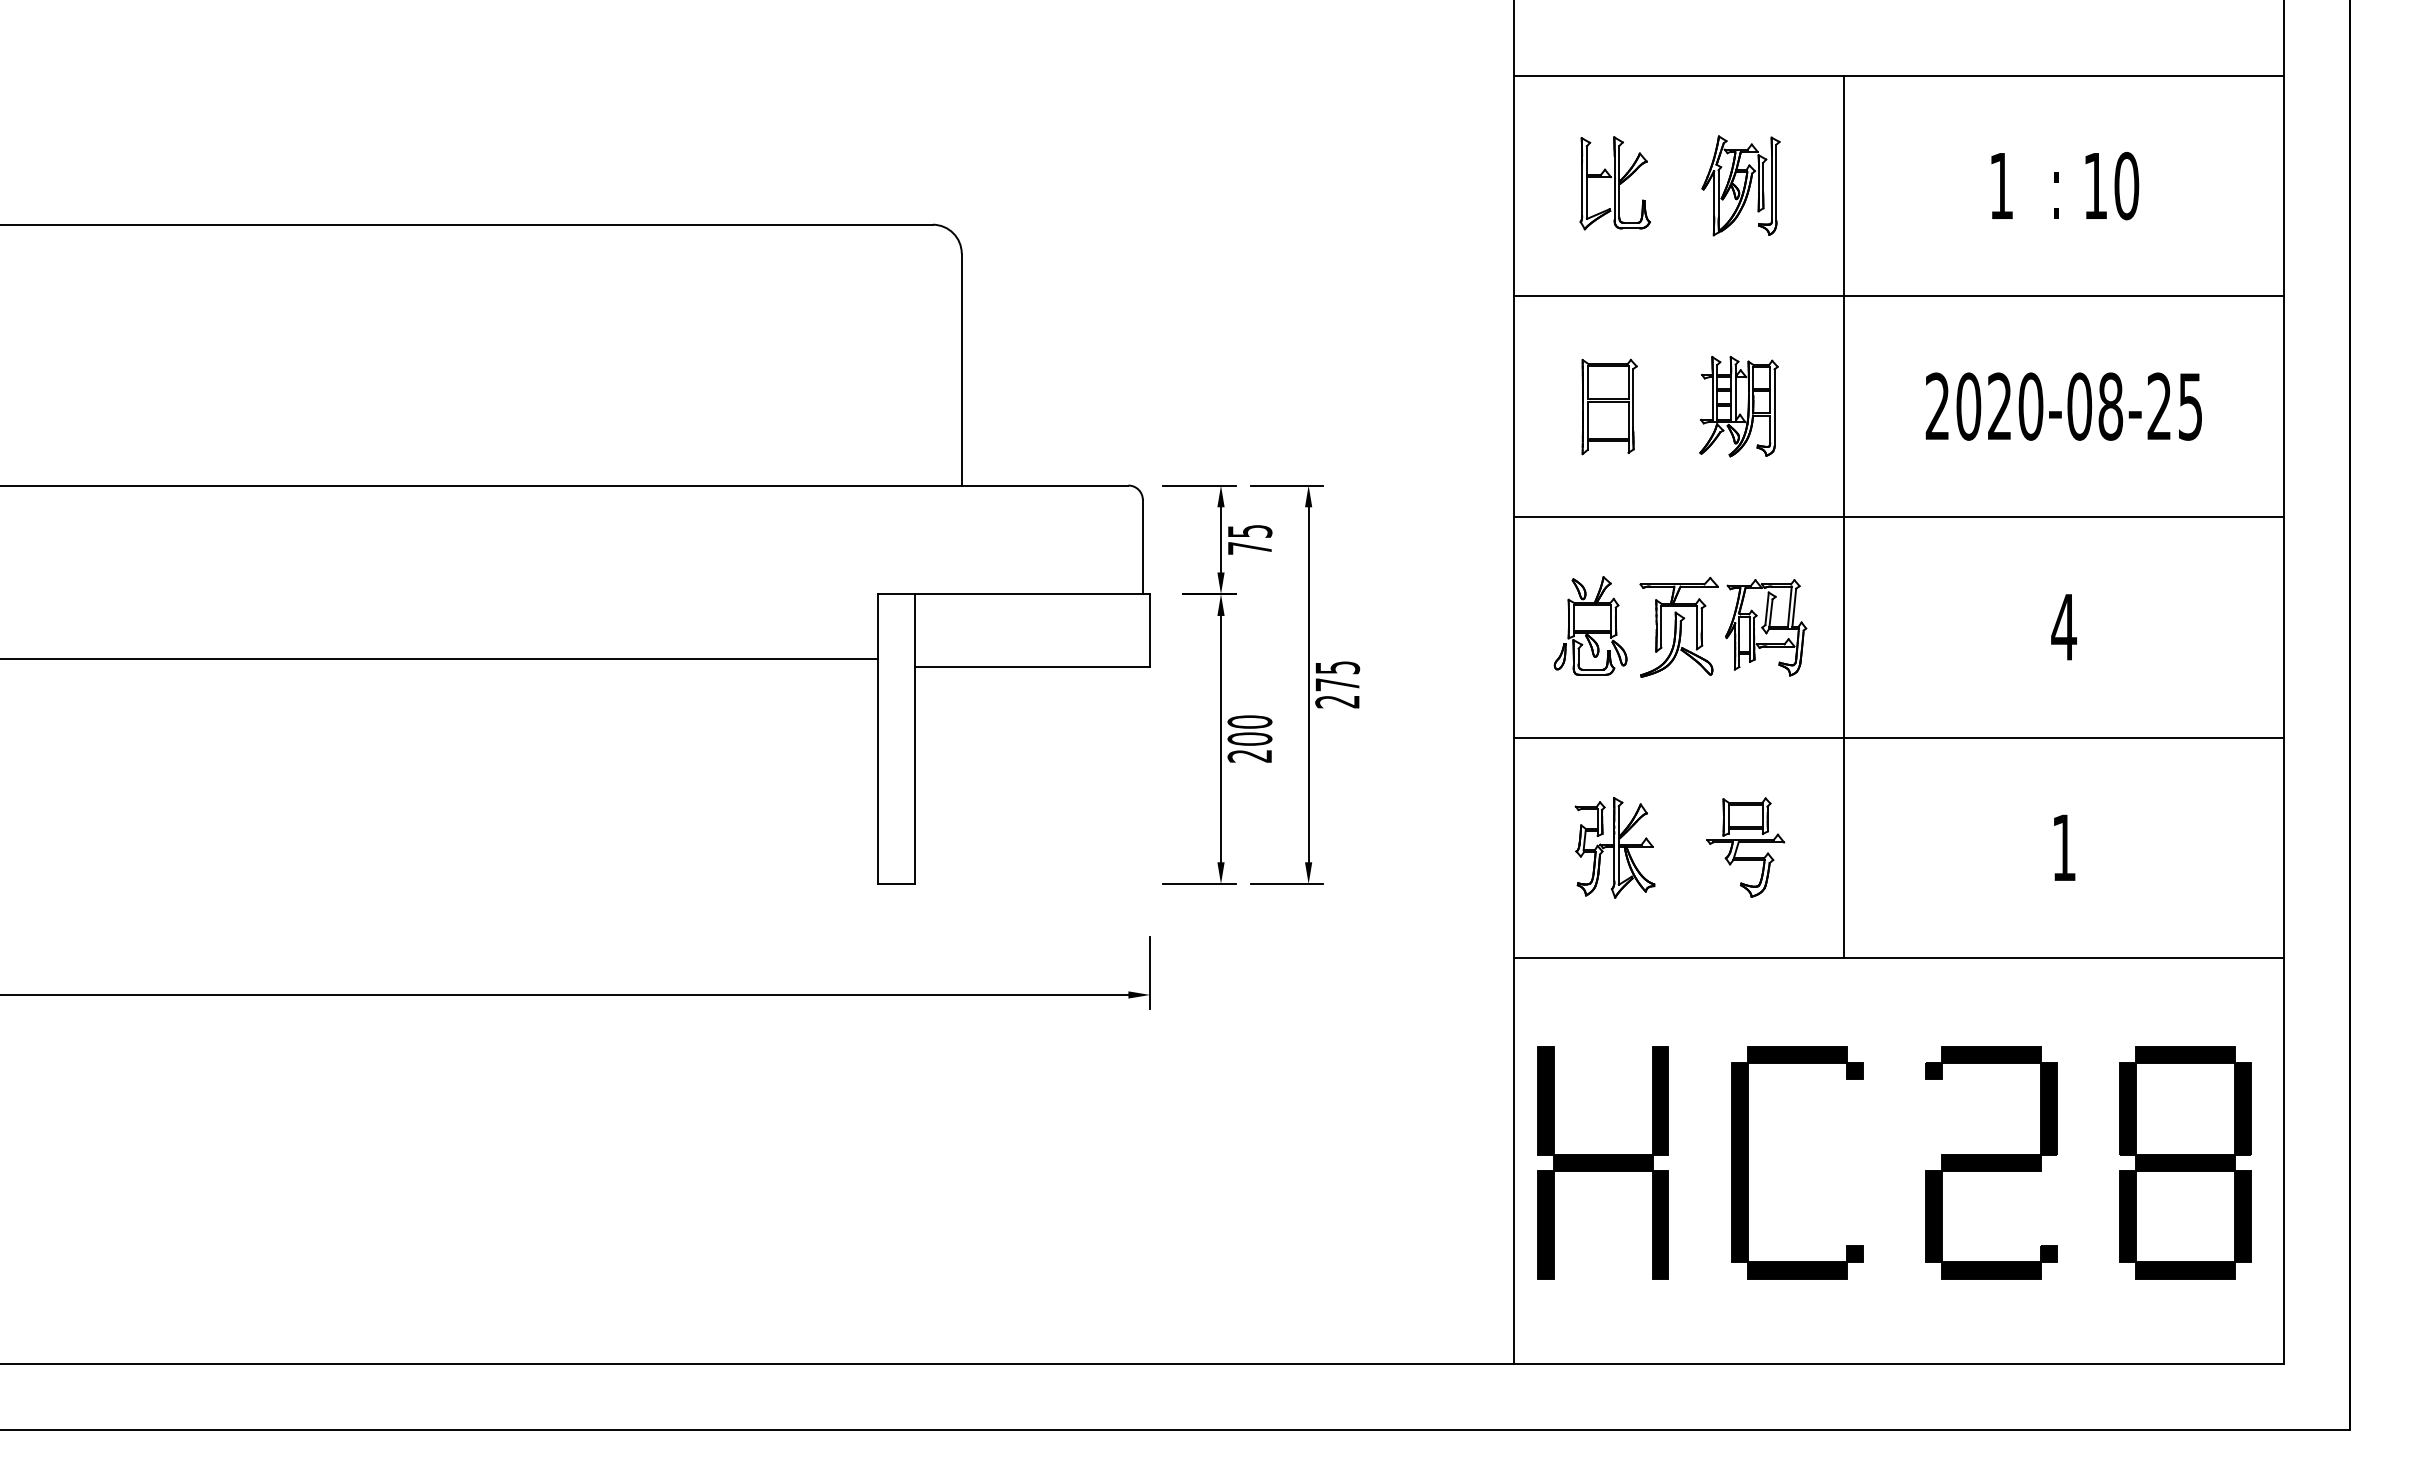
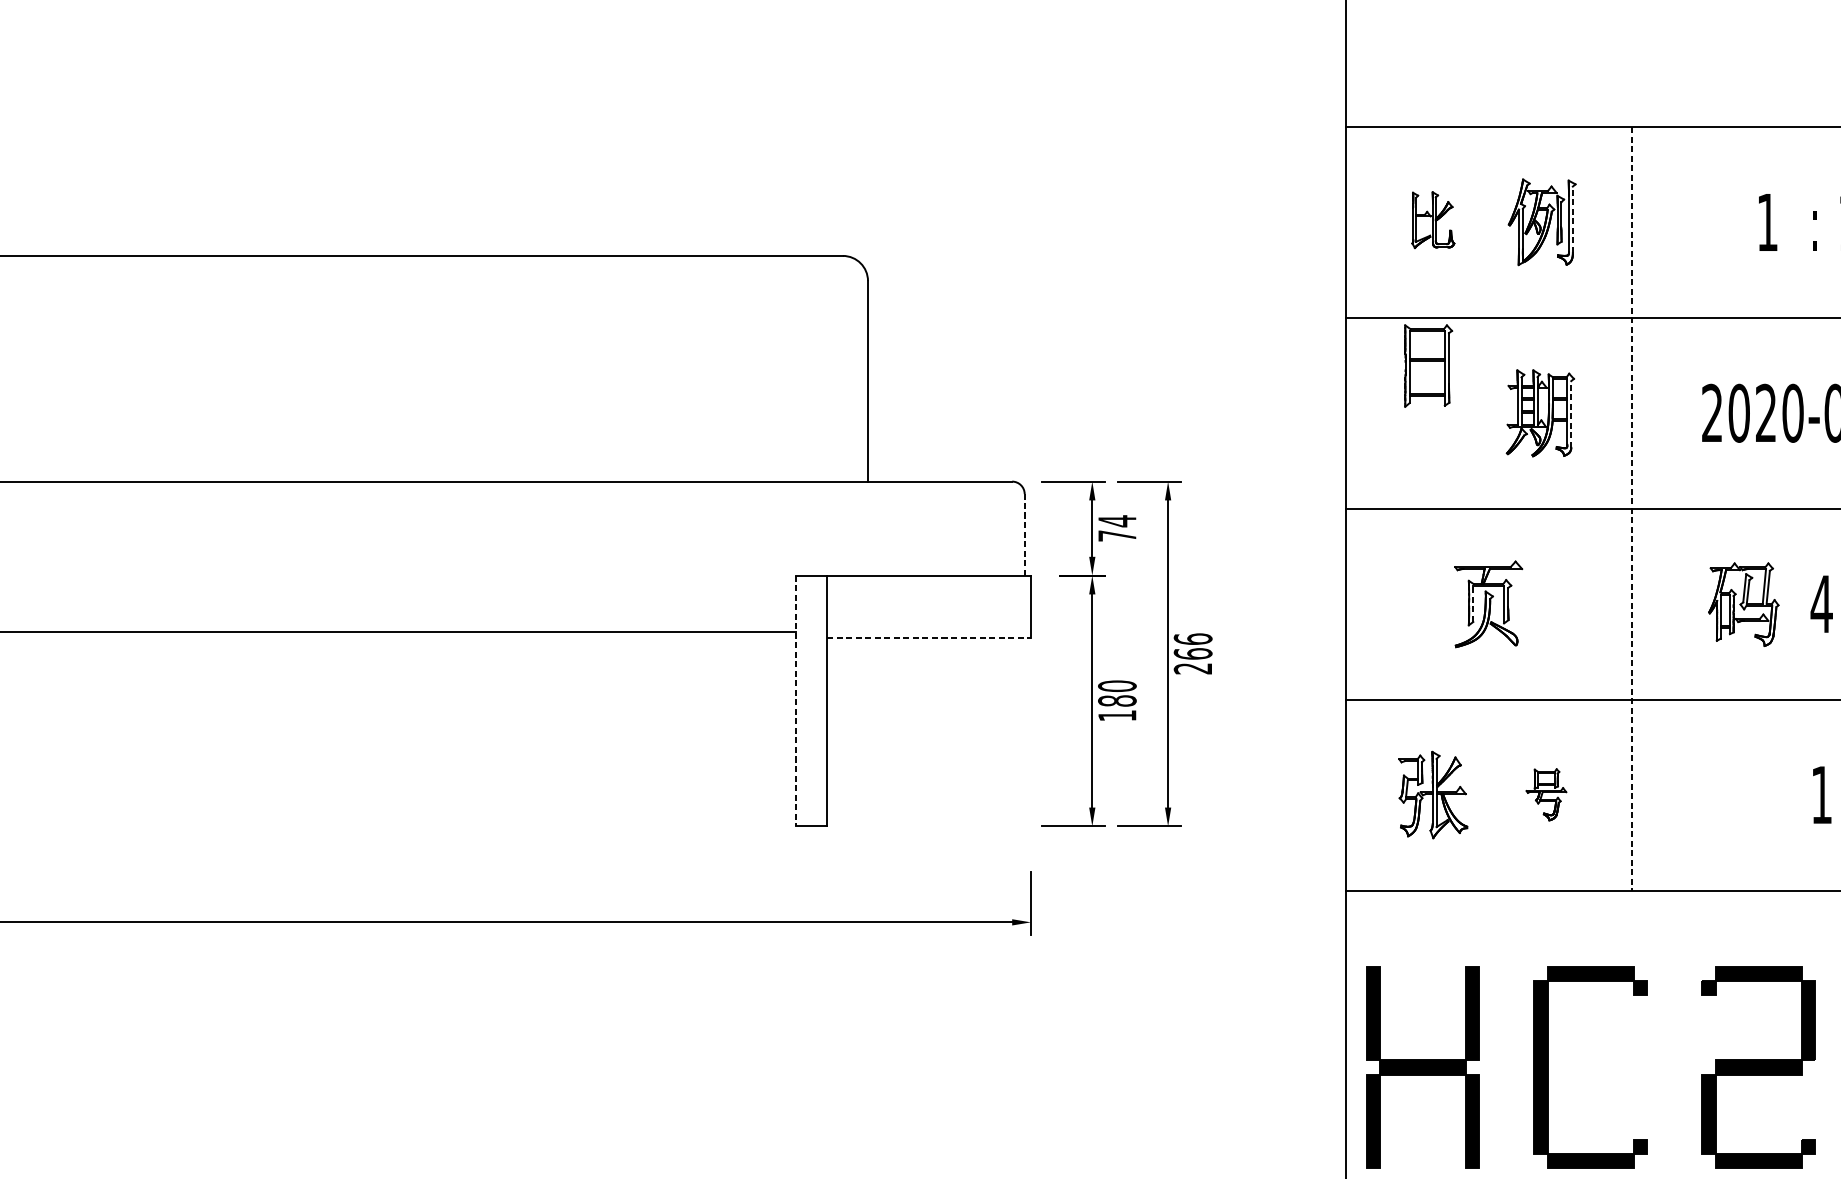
line: (1776, 182) -> (1572, 219), solid -> dashed
part: (1614, 183) -> (1432, 220), size x0.7
part: (1609, 406) -> (1428, 365), moved
line: (1774, 407) -> (1571, 414), solid -> dashed
line: (1844, 517) -> (1631, 509), solid -> dashed
text: (1250, 531) -> (1117, 521), 75 -> 74
line: (1142, 546) -> (1024, 534), solid -> dashed
part: (1590, 625) -> (1411, 602), removed
line: (1661, 627) -> (1473, 604), solid -> dashed
part: (1766, 627) -> (1744, 604), moved
line: (1032, 666) -> (929, 638), solid -> dashed
text: (1337, 675) -> (1193, 645), 275 -> 266
line: (878, 739) -> (795, 701), solid -> dashed
text: (1249, 747) -> (1116, 708), 200 -> 180
part: (1745, 847) -> (1546, 794), size x0.6

